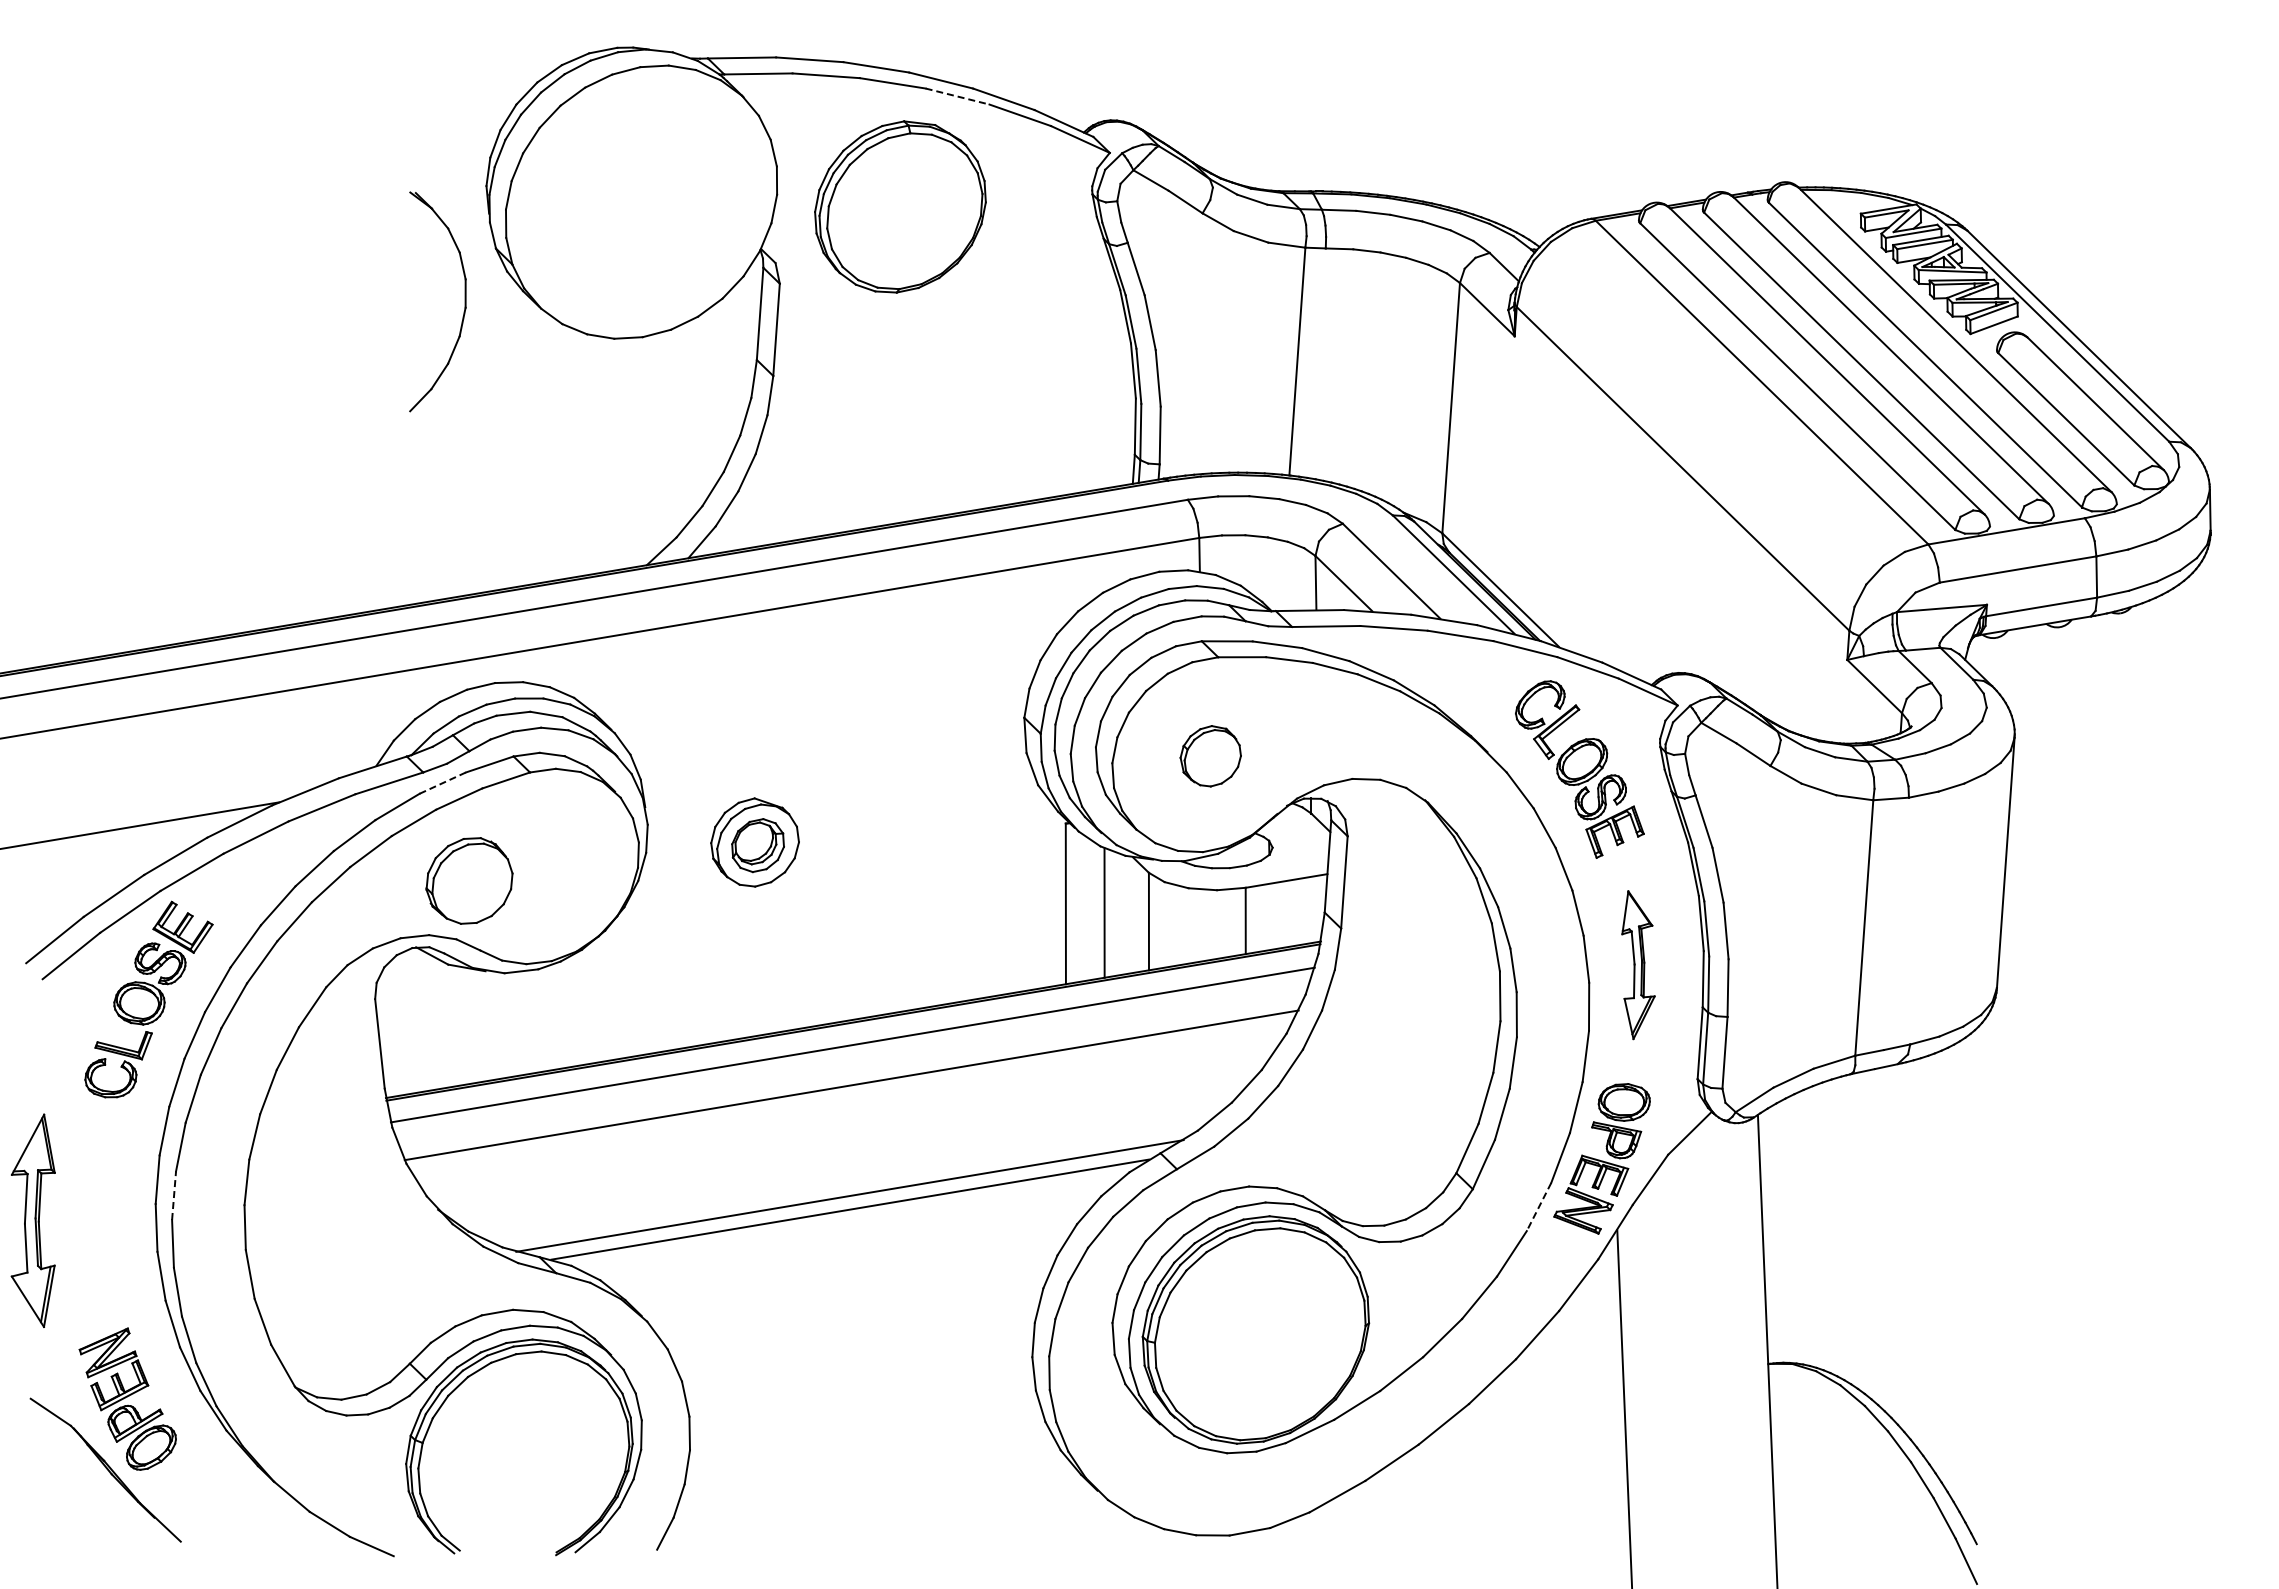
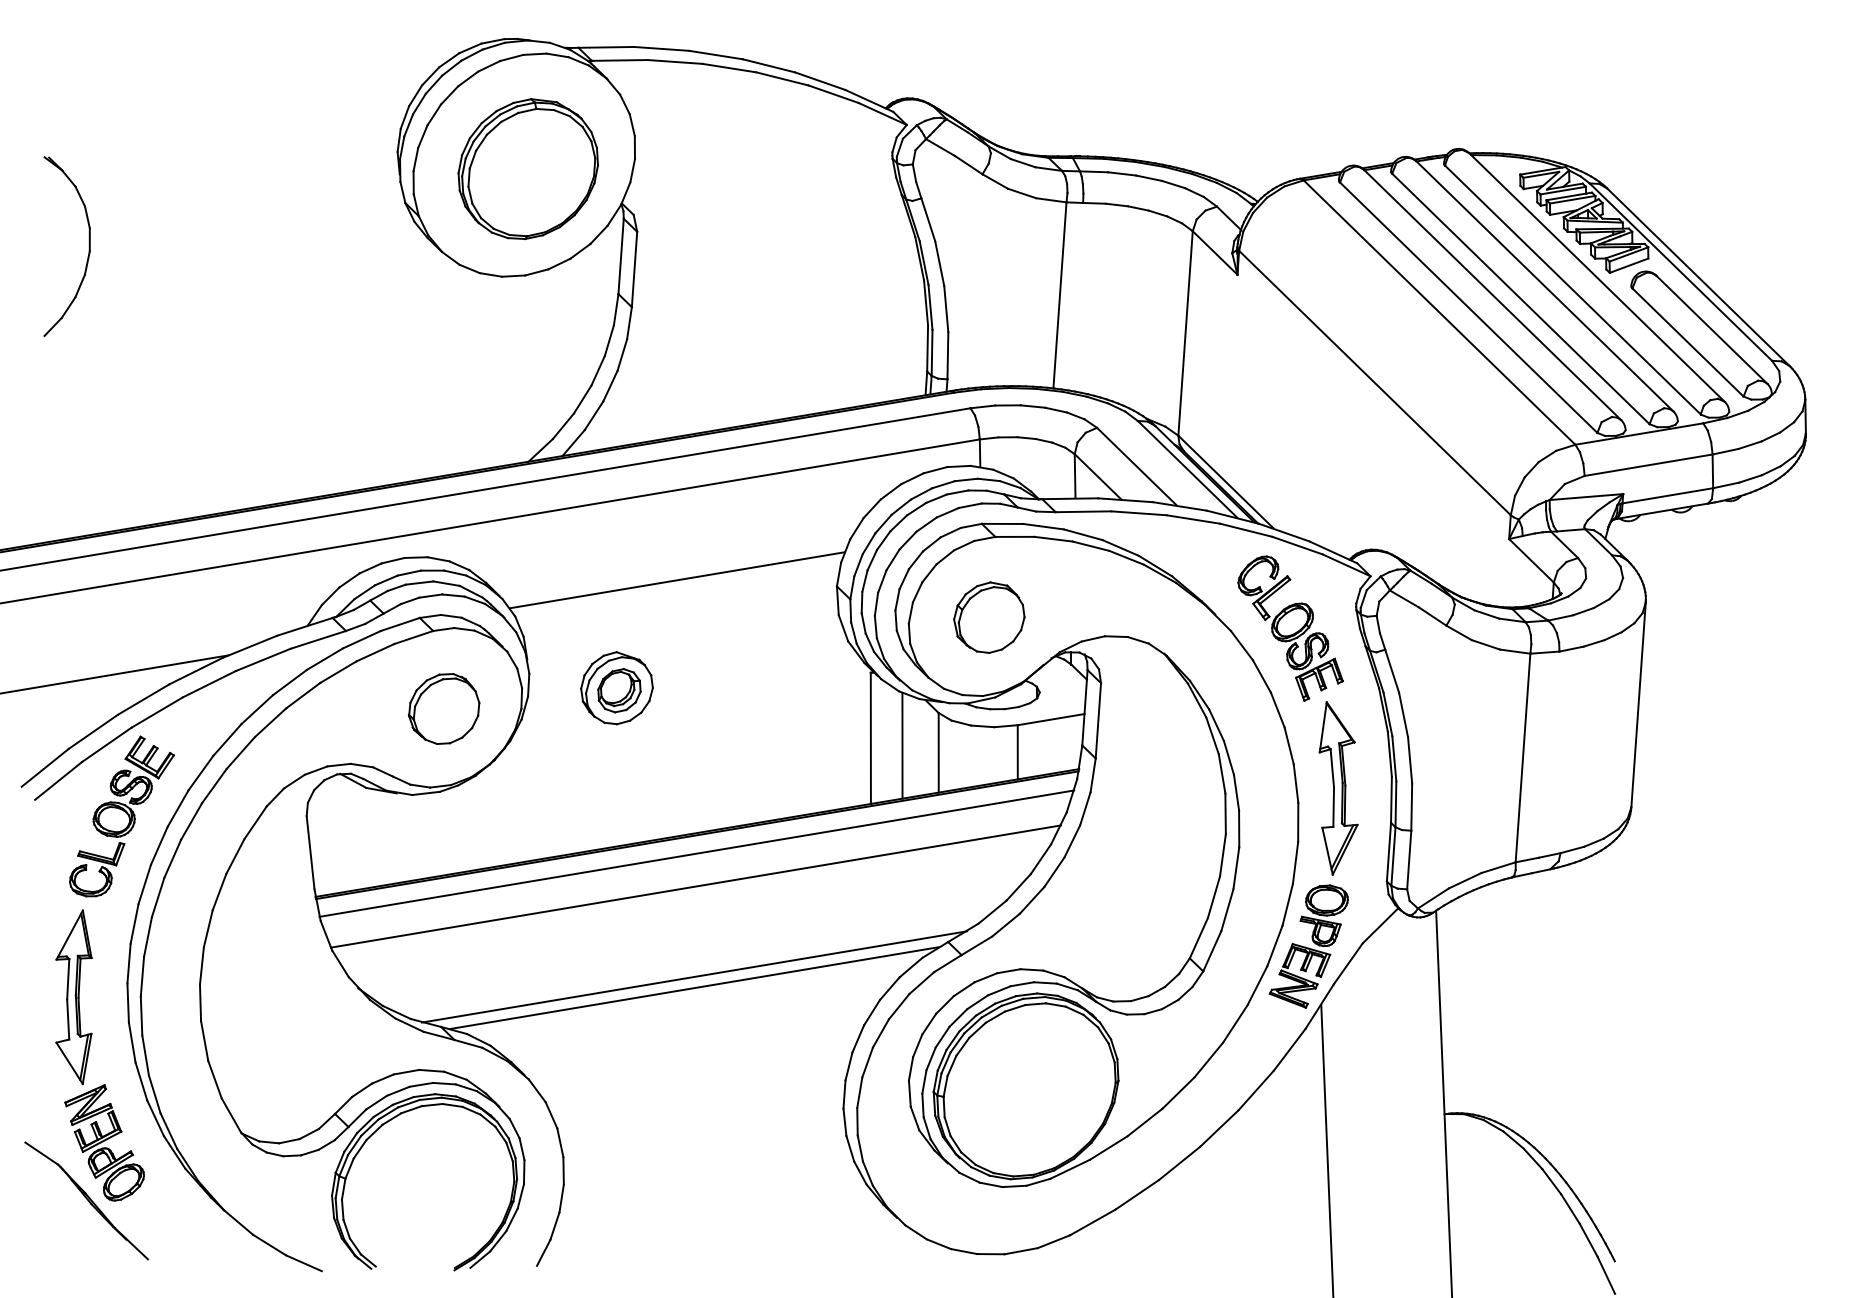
line: (957, 96) -> (782, 78), dashed -> solid
part: (900, 206) -> (528, 168), moved
part: (464, 301) -> (88, 246), moved
line: (828, 710) -> (676, 580), added
part: (1210, 756) -> (988, 617), size x1.43
line: (442, 783) -> (361, 640), dashed -> solid
part: (469, 880) -> (444, 708), moved
part: (1638, 964) -> (1338, 787), size x1.43
line: (174, 1195) -> (142, 976), dashed -> solid
line: (1539, 1207) -> (1257, 986), dashed -> solid
part: (32, 1220) -> (73, 996), moved

